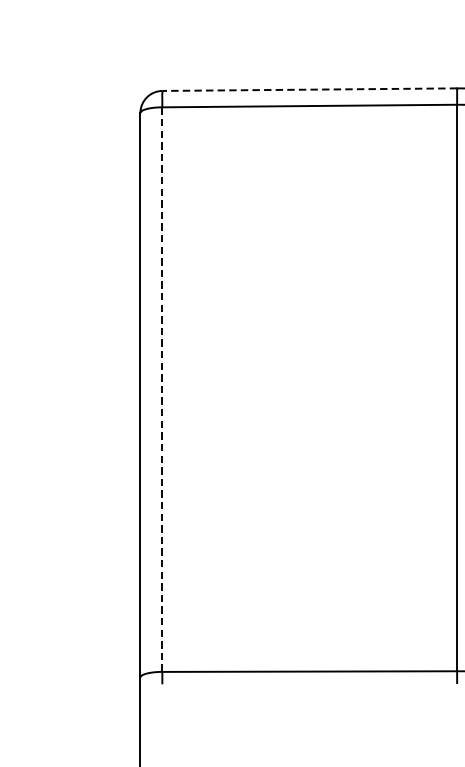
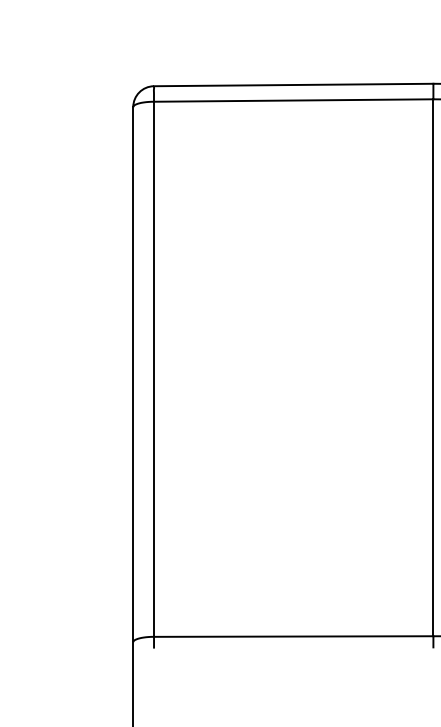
line: (309, 90) -> (293, 85), dashed -> solid
line: (162, 389) -> (154, 369), dashed -> solid

